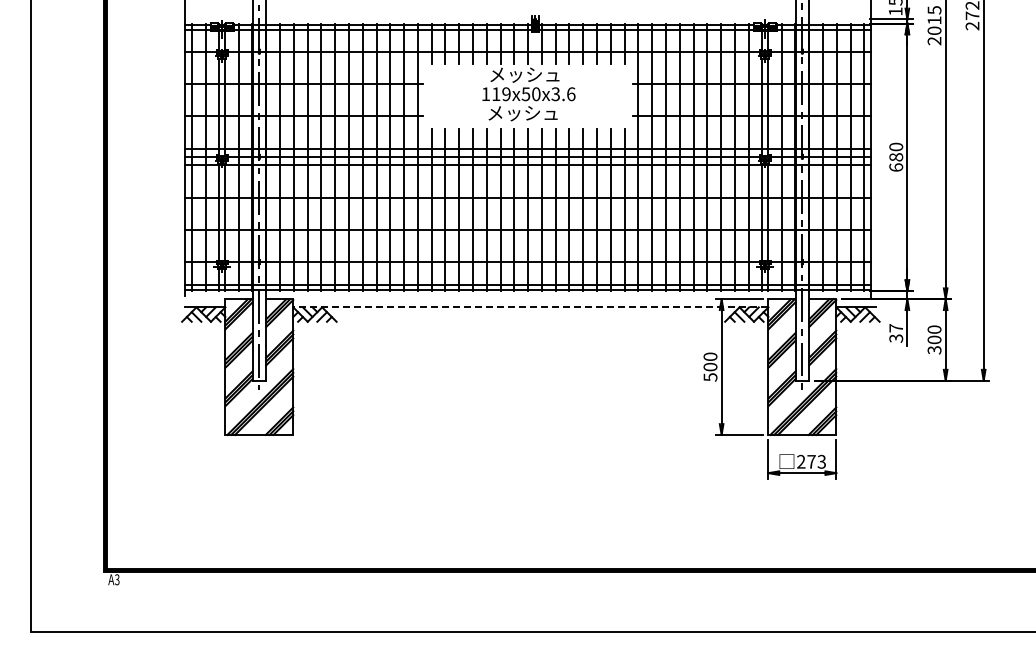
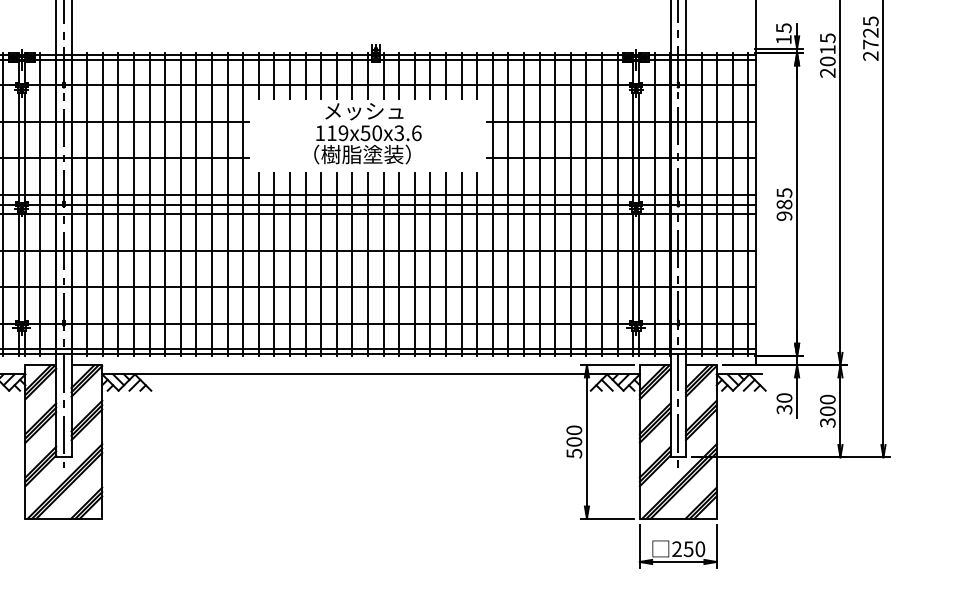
text: (522, 112) -> (361, 153), メッシュ -> （樹脂塗装）
text: (896, 156) -> (784, 203), 680 -> 985
line: (530, 307) -> (370, 374), dashed -> solid
text: (896, 328) -> (784, 398), 37 -> 30
text: (816, 461) -> (694, 548), 273 -> 250

